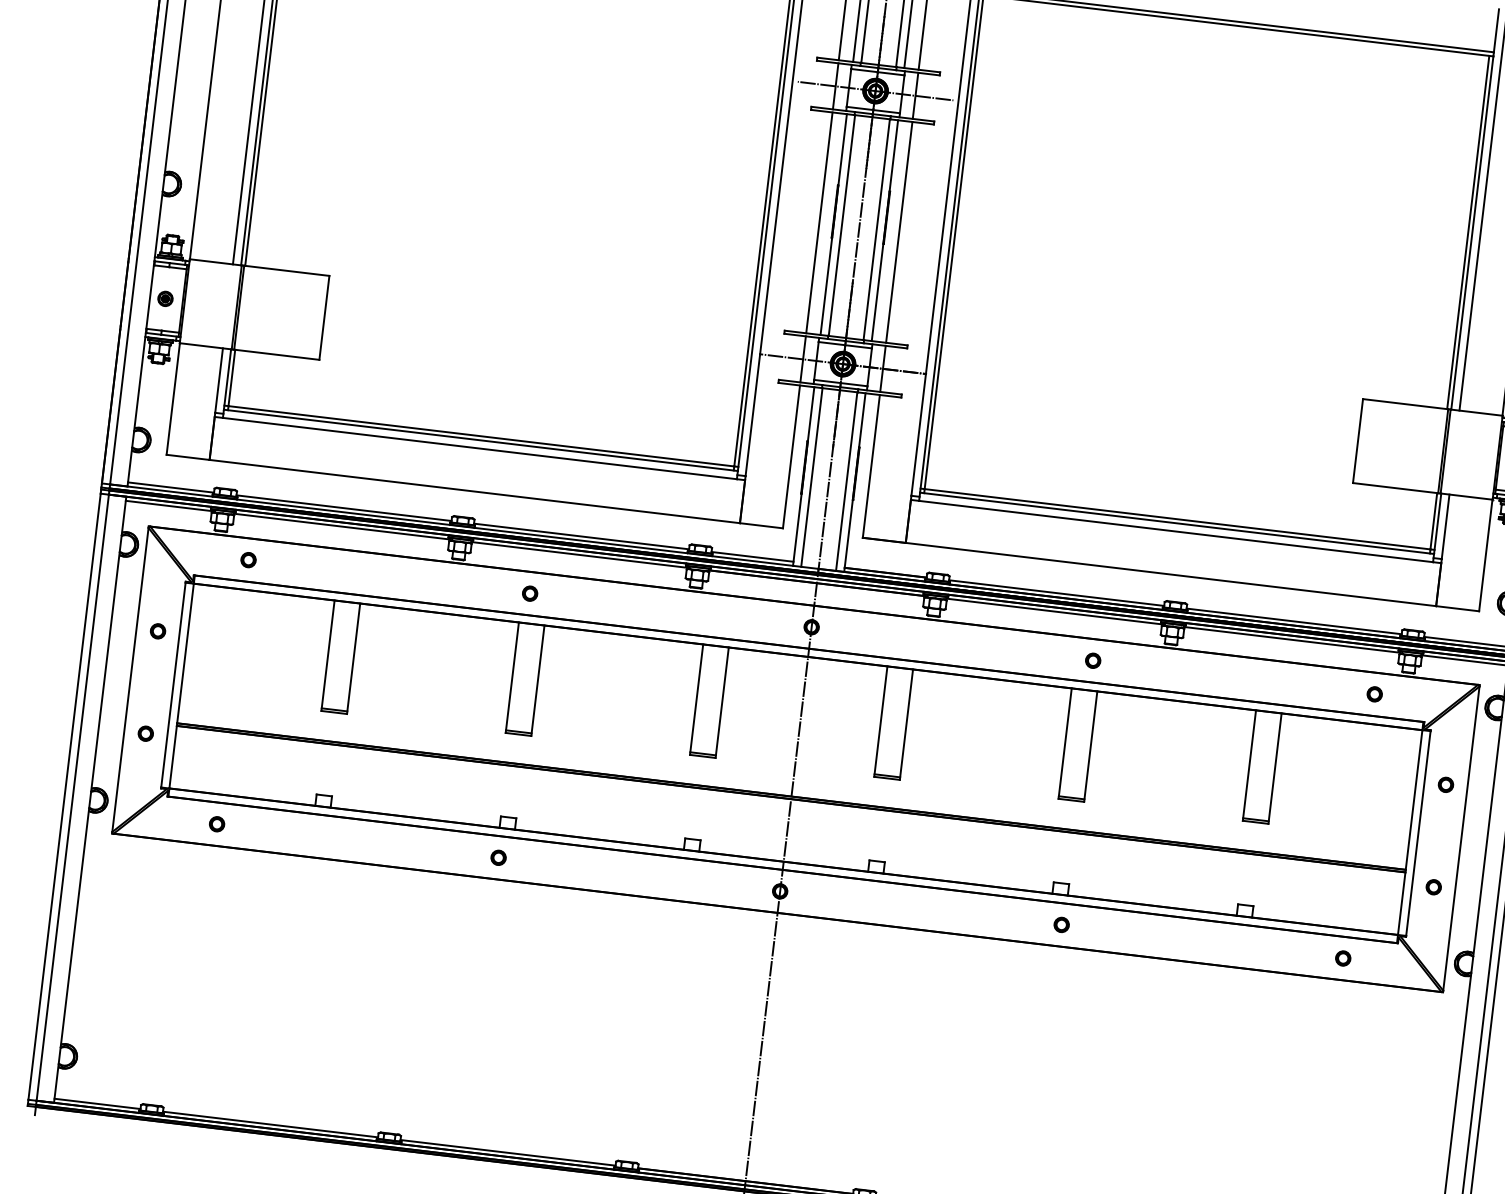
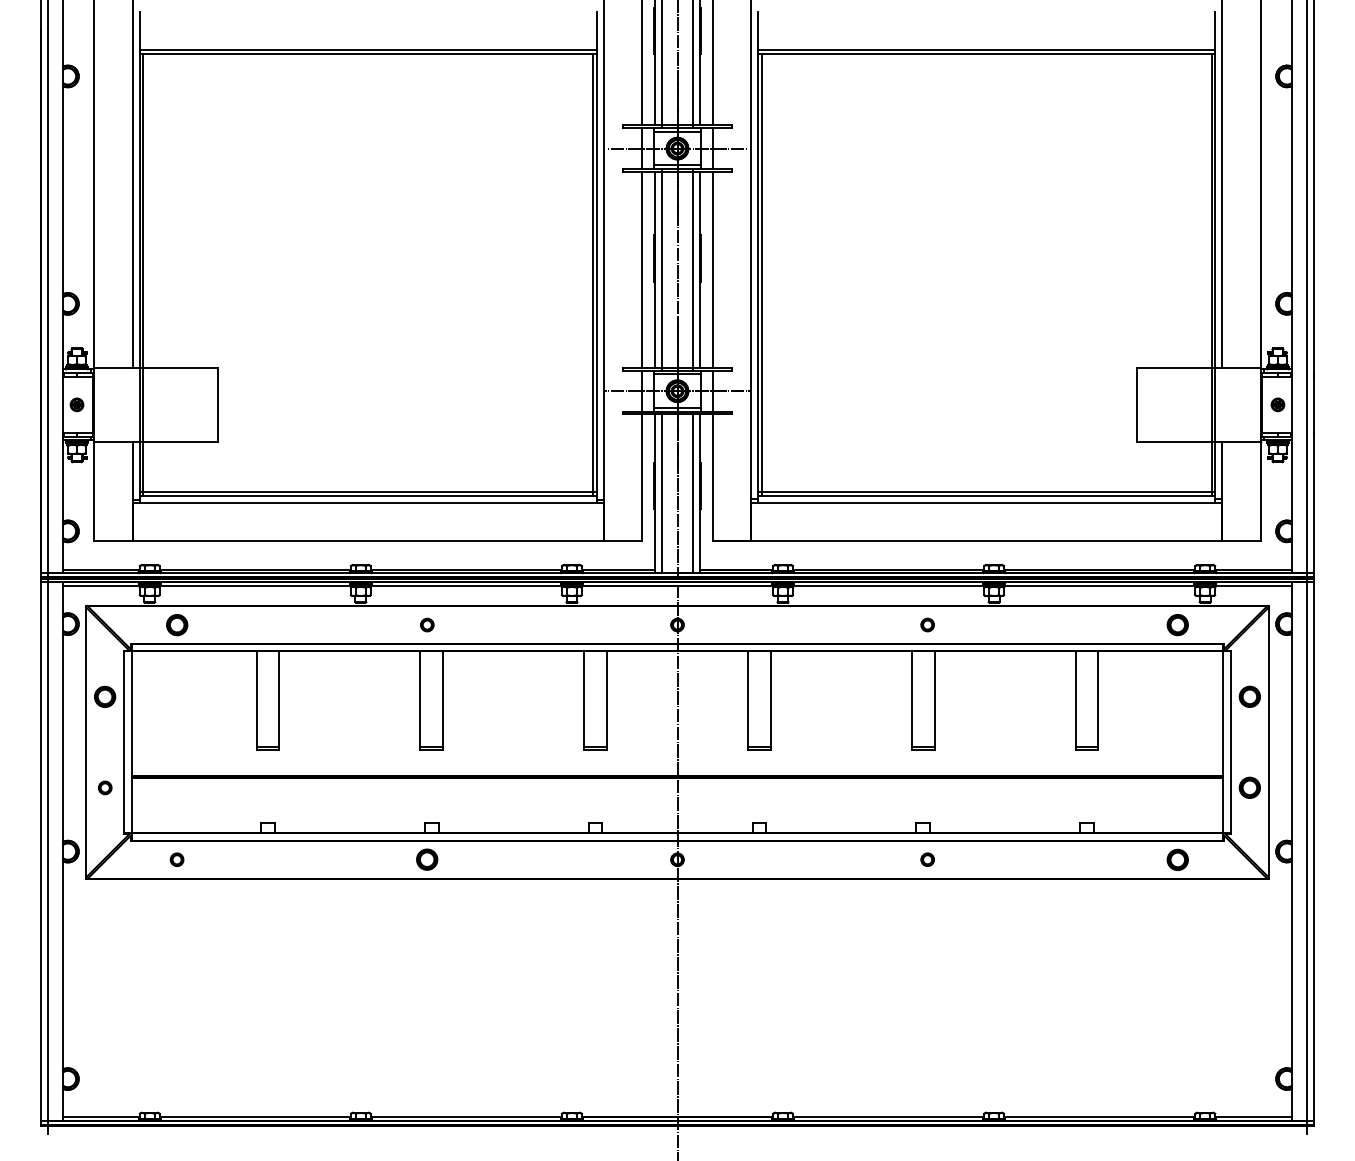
part: (247, 559) -> (176, 624), size x1.6
part: (158, 630) -> (105, 696), size x1.6
part: (1374, 693) -> (1177, 624), size x1.6
part: (1445, 784) -> (1249, 696), size x1.6
part: (498, 857) -> (427, 859), size x1.6
part: (1433, 886) -> (1249, 787), size x1.6
part: (1342, 958) -> (1177, 859), size x1.6

